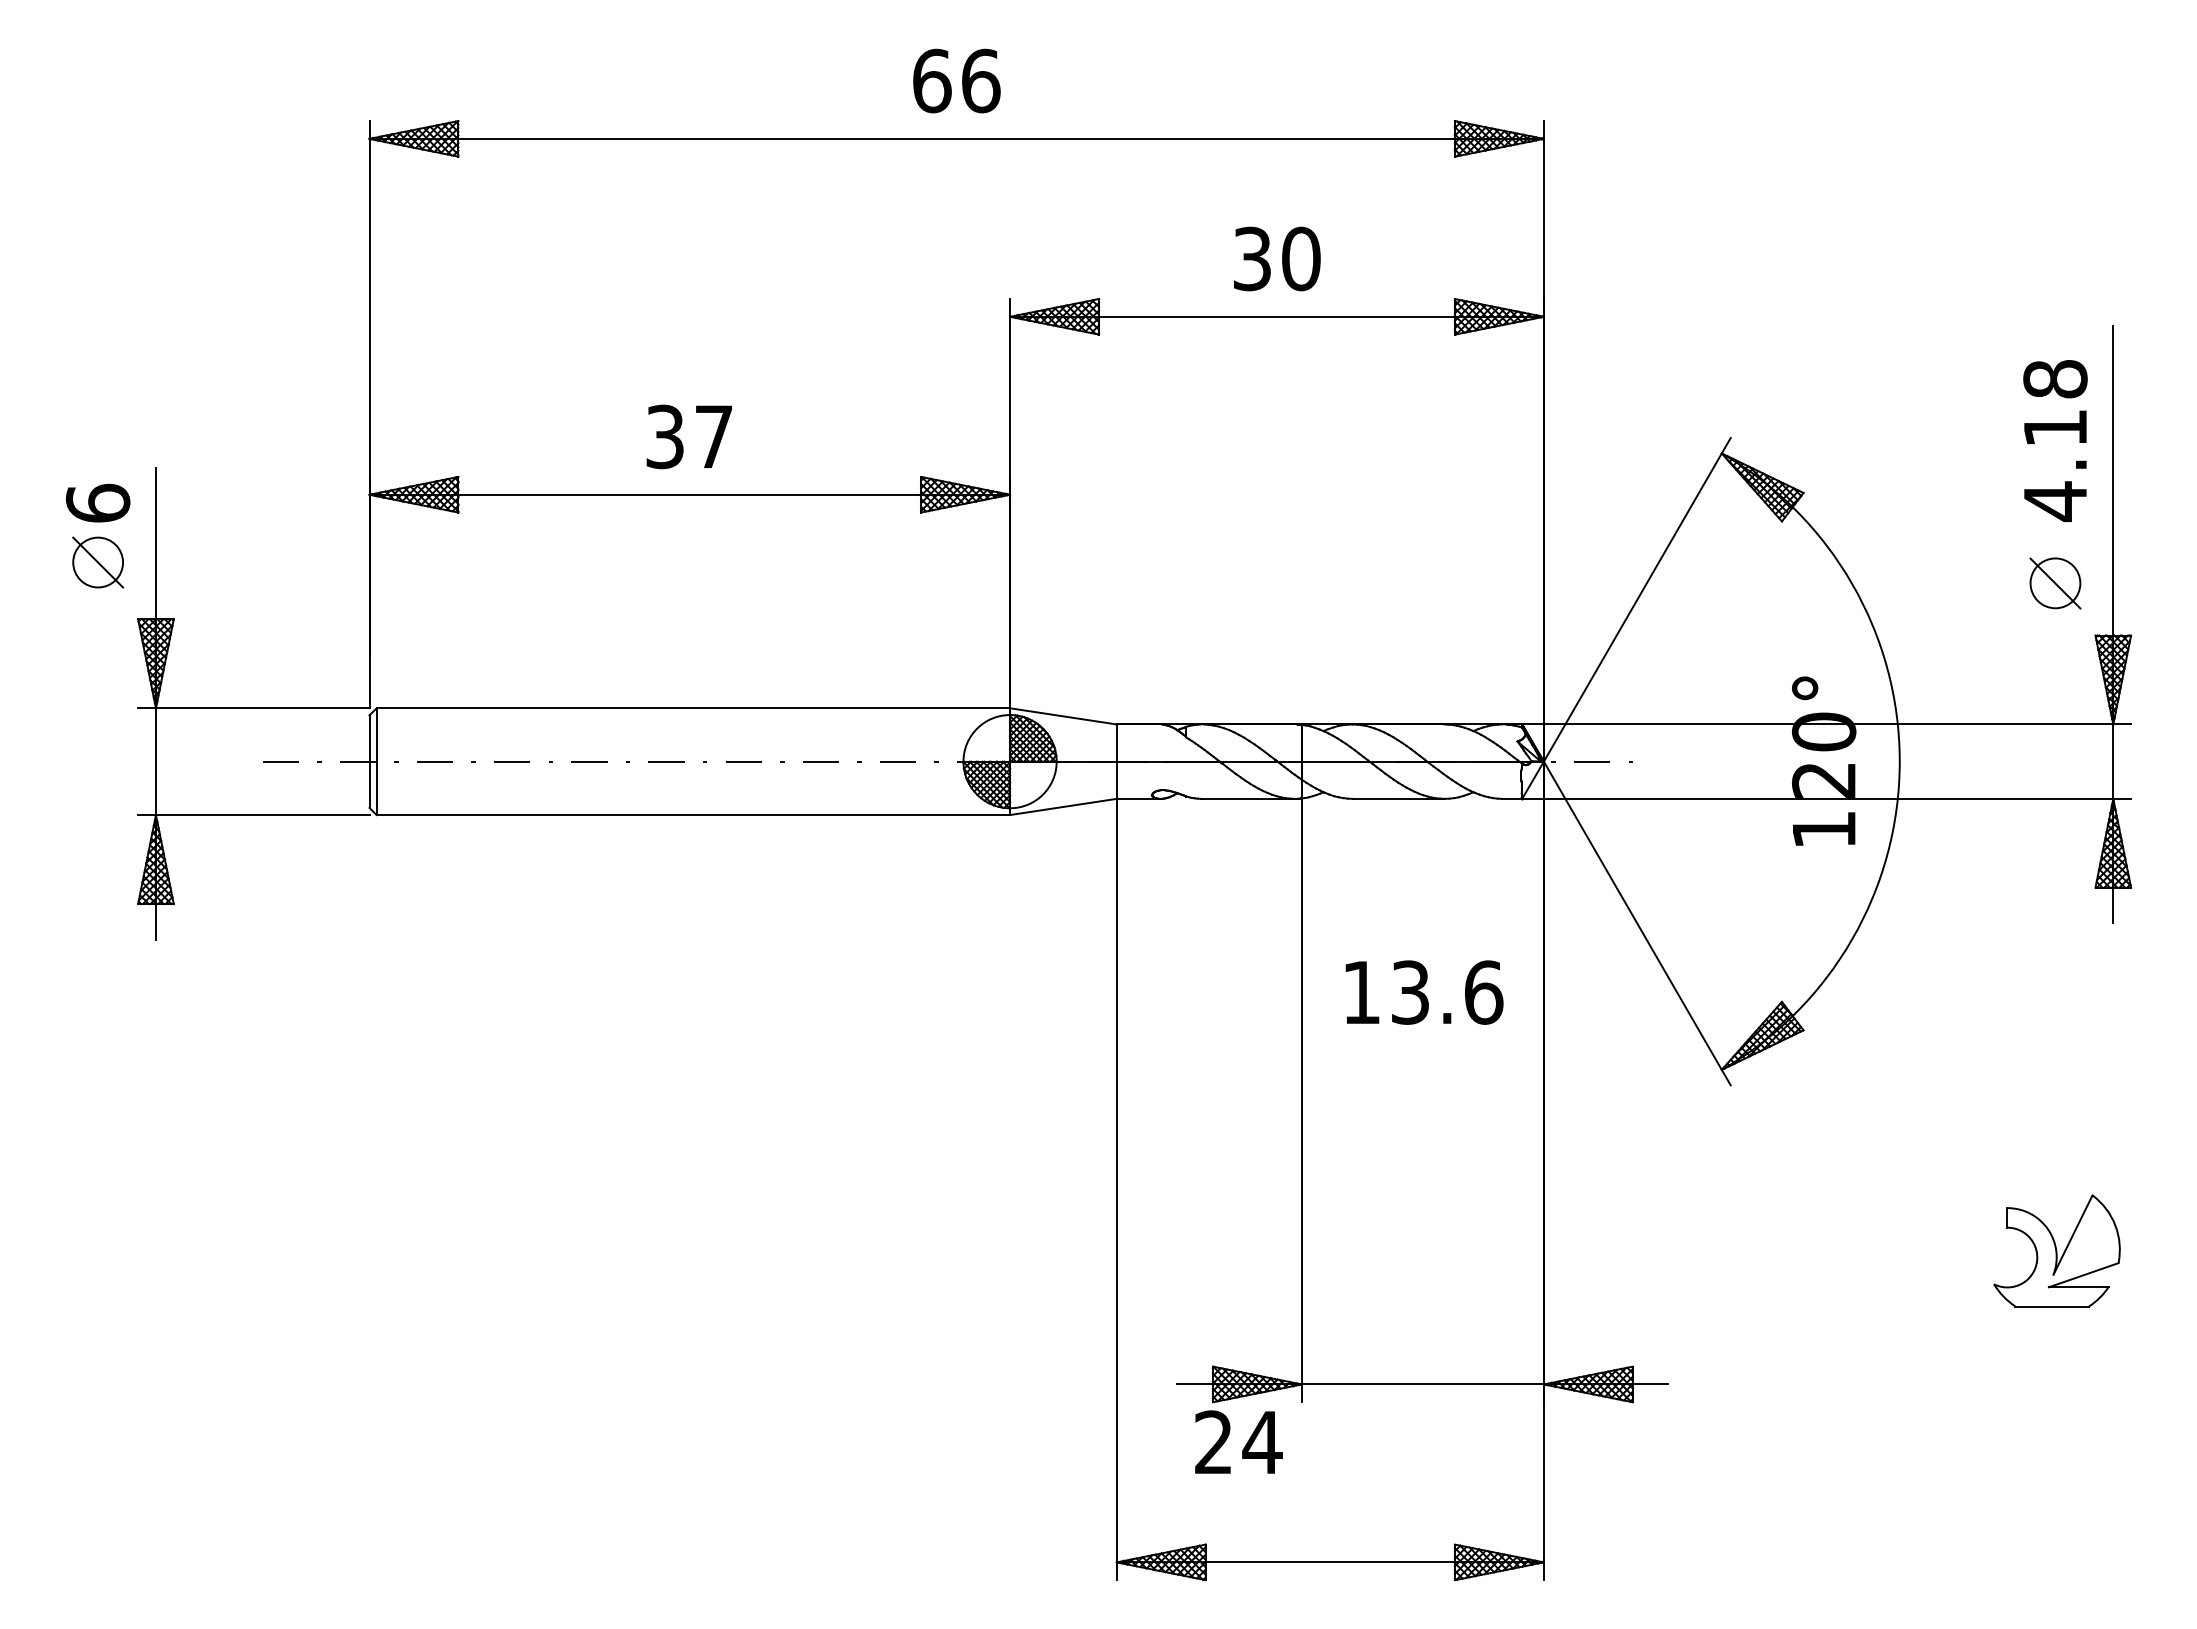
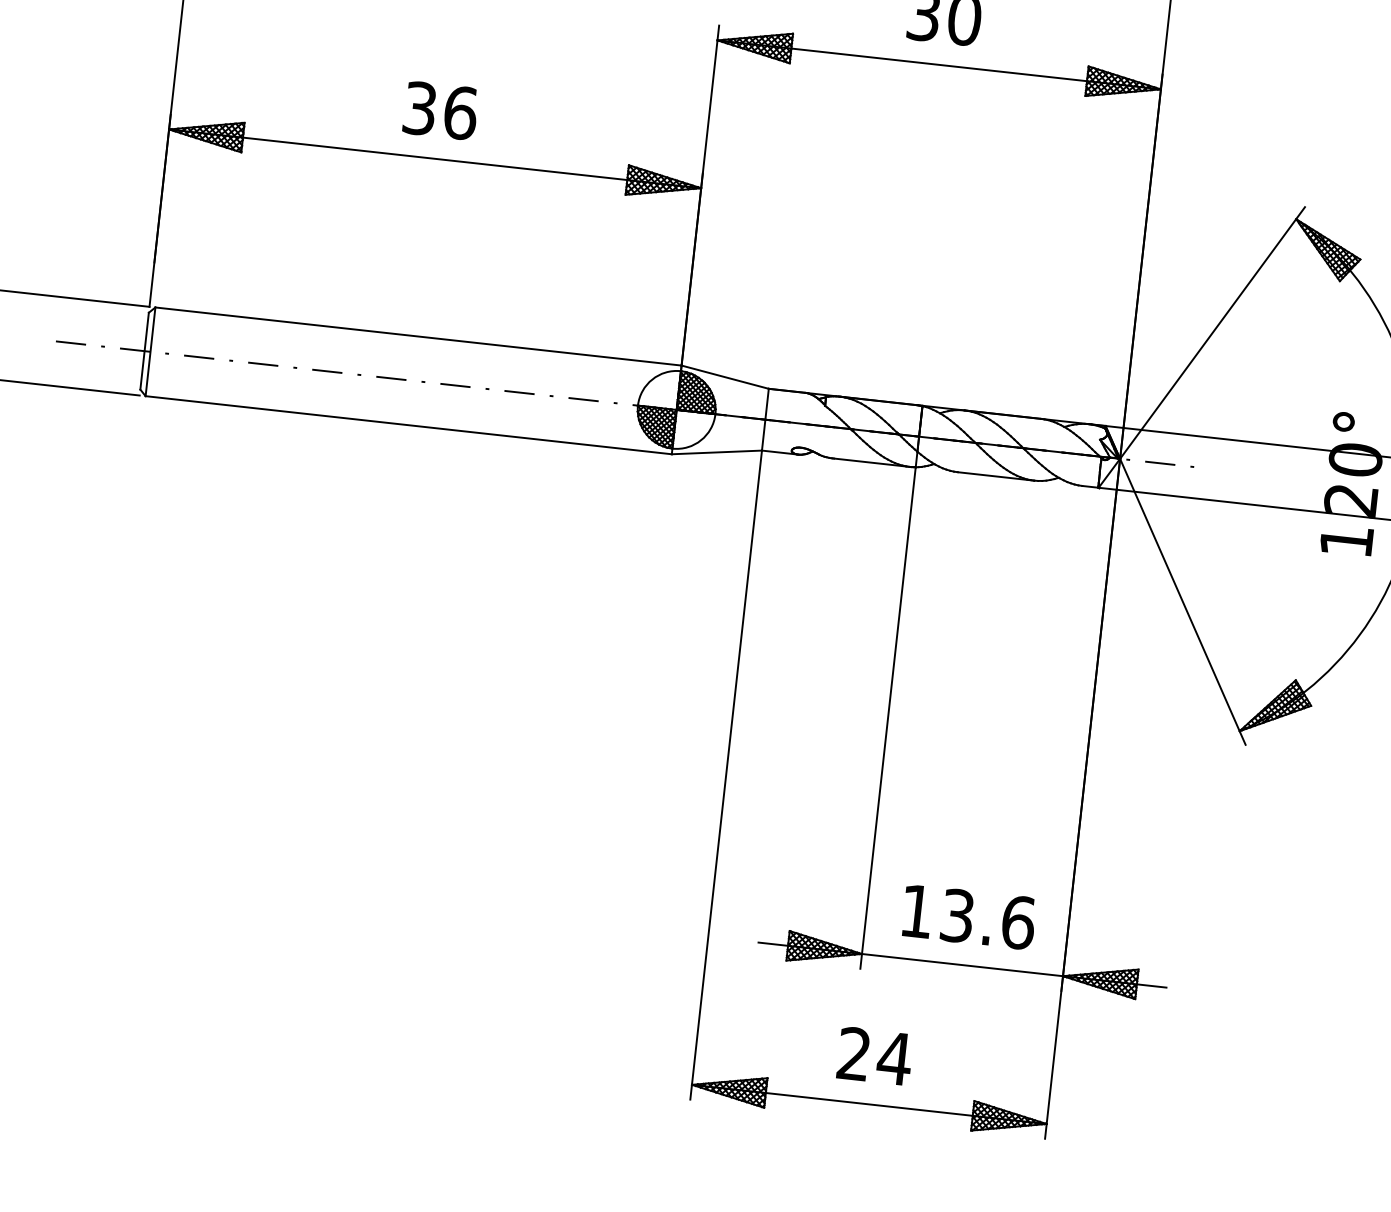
text: (714, 436) -> (461, 112), 37 -> 36
text: (1424, 992) -> (969, 917), moved
text: (1238, 1441) -> (874, 1055), moved

